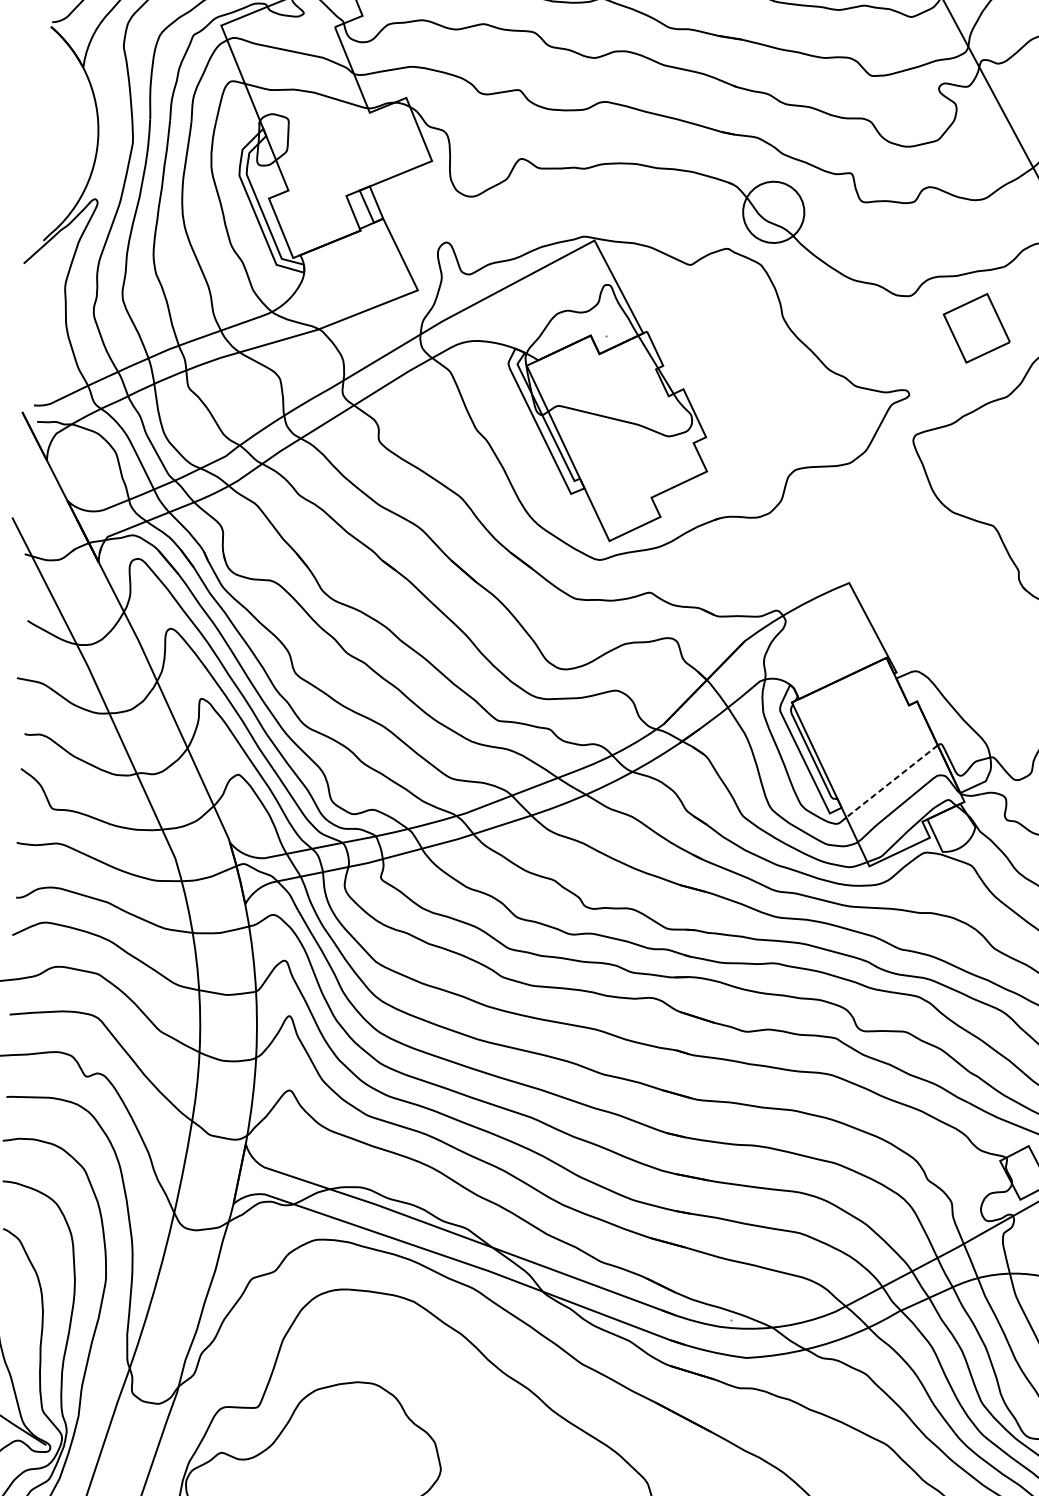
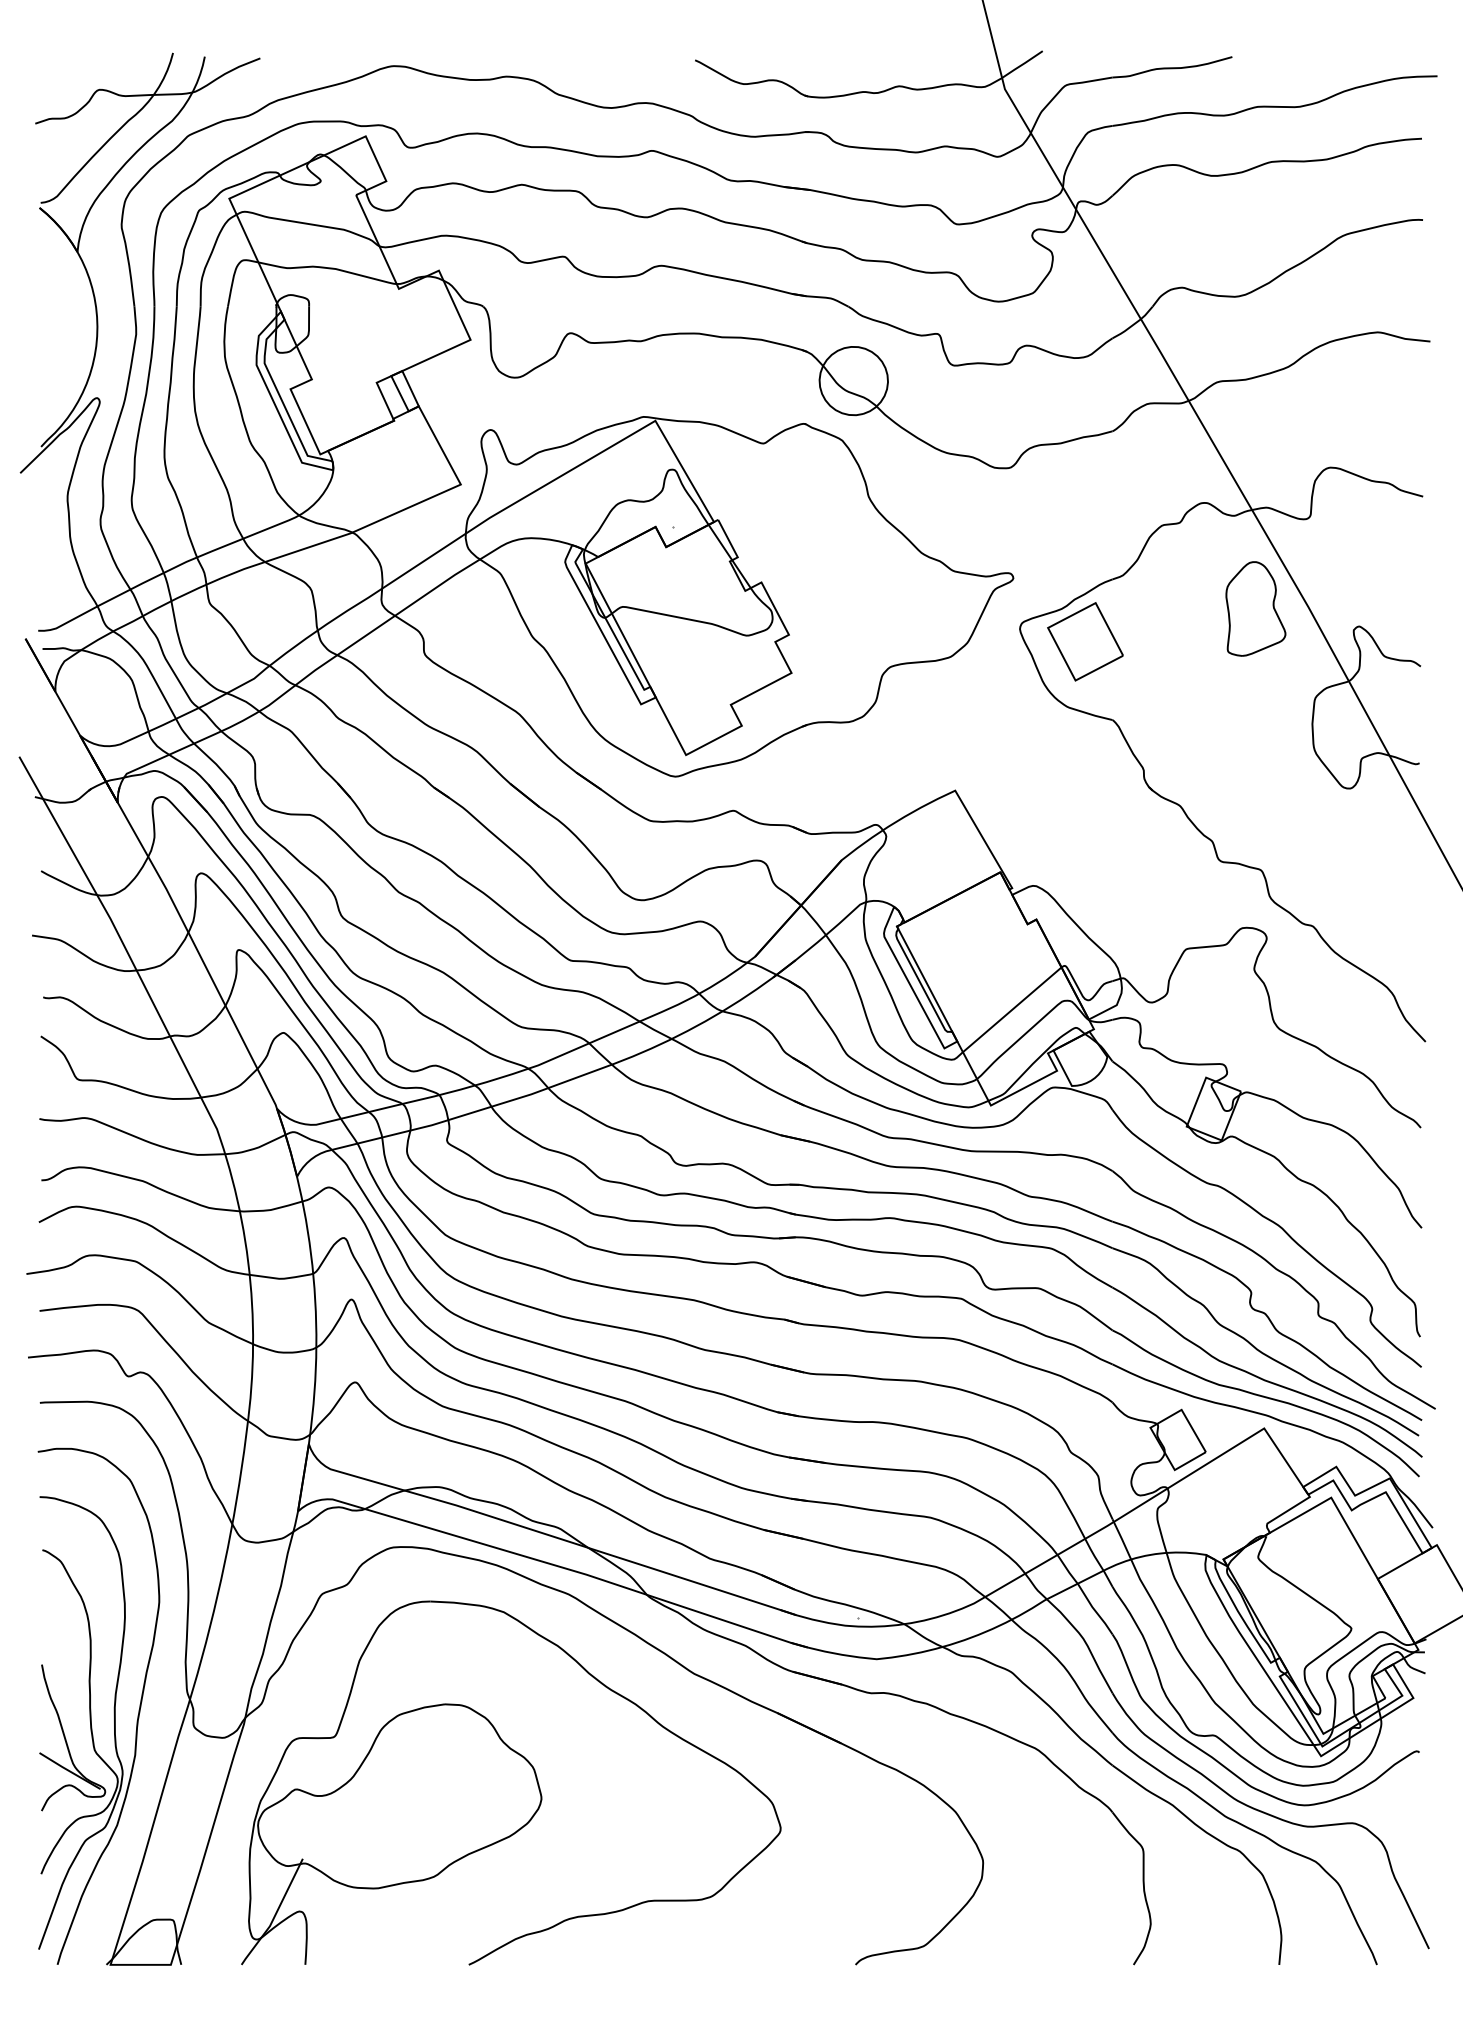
part: (976, 328) -> (1085, 641), moved
line: (892, 781) -> (1012, 1009), dashed -> solid

